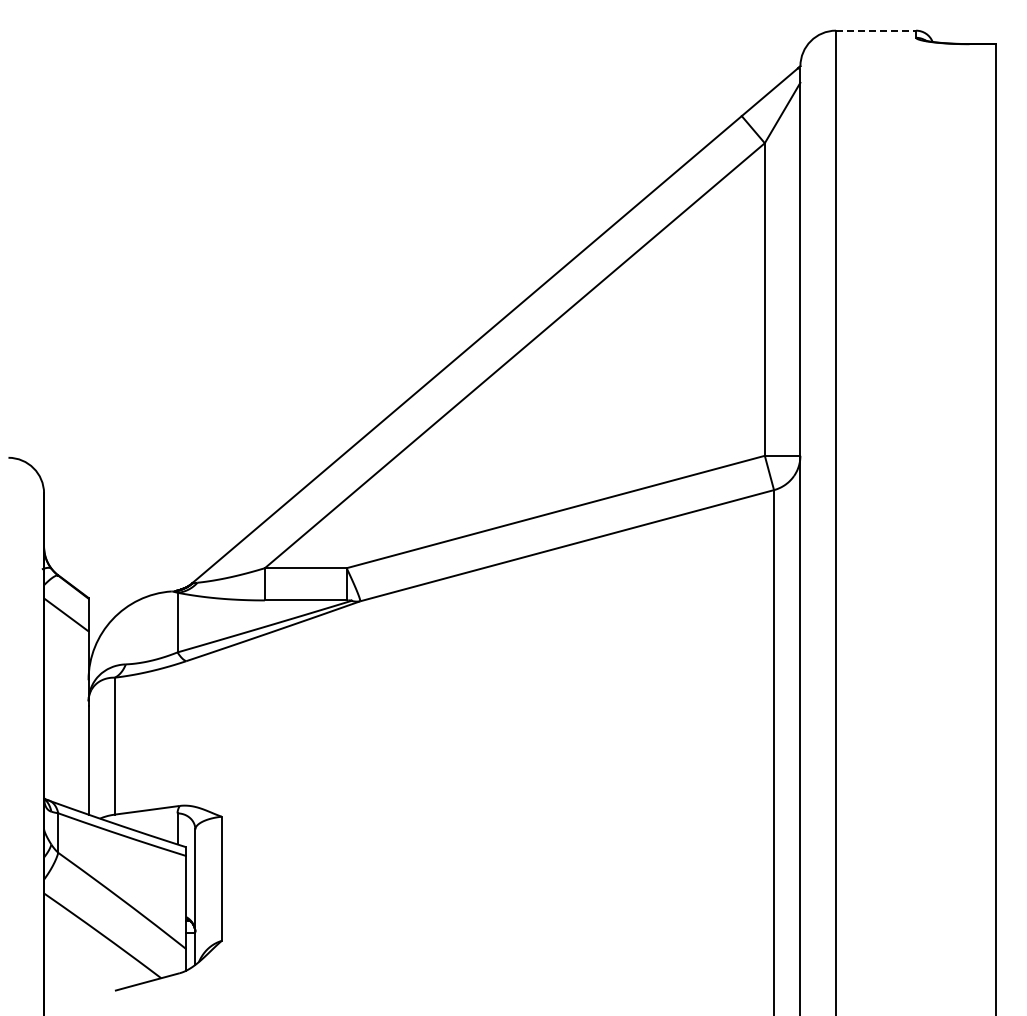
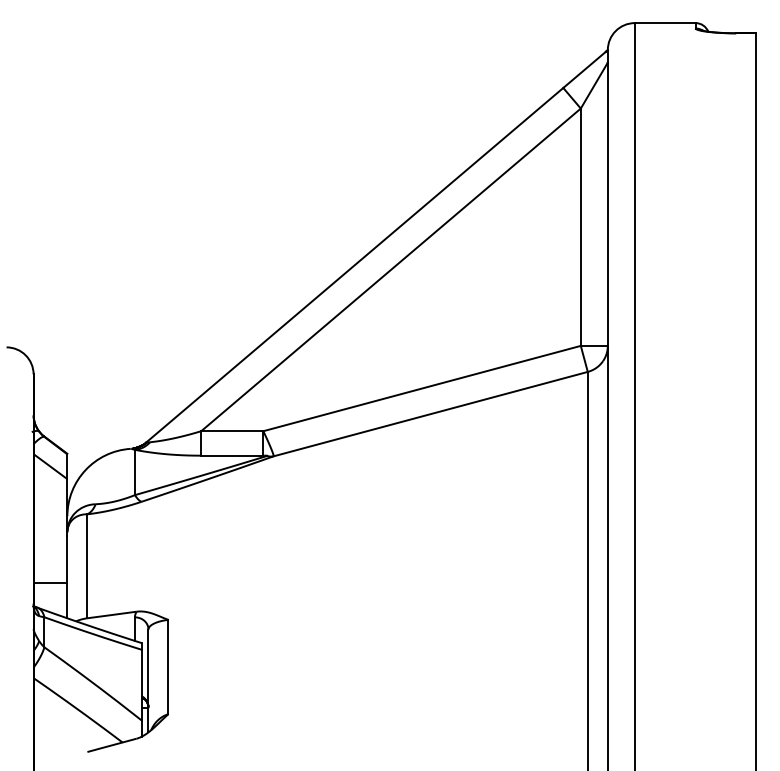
line: (876, 30) -> (665, 22), dashed -> solid
line: (66, 768) -> (50, 583), added

